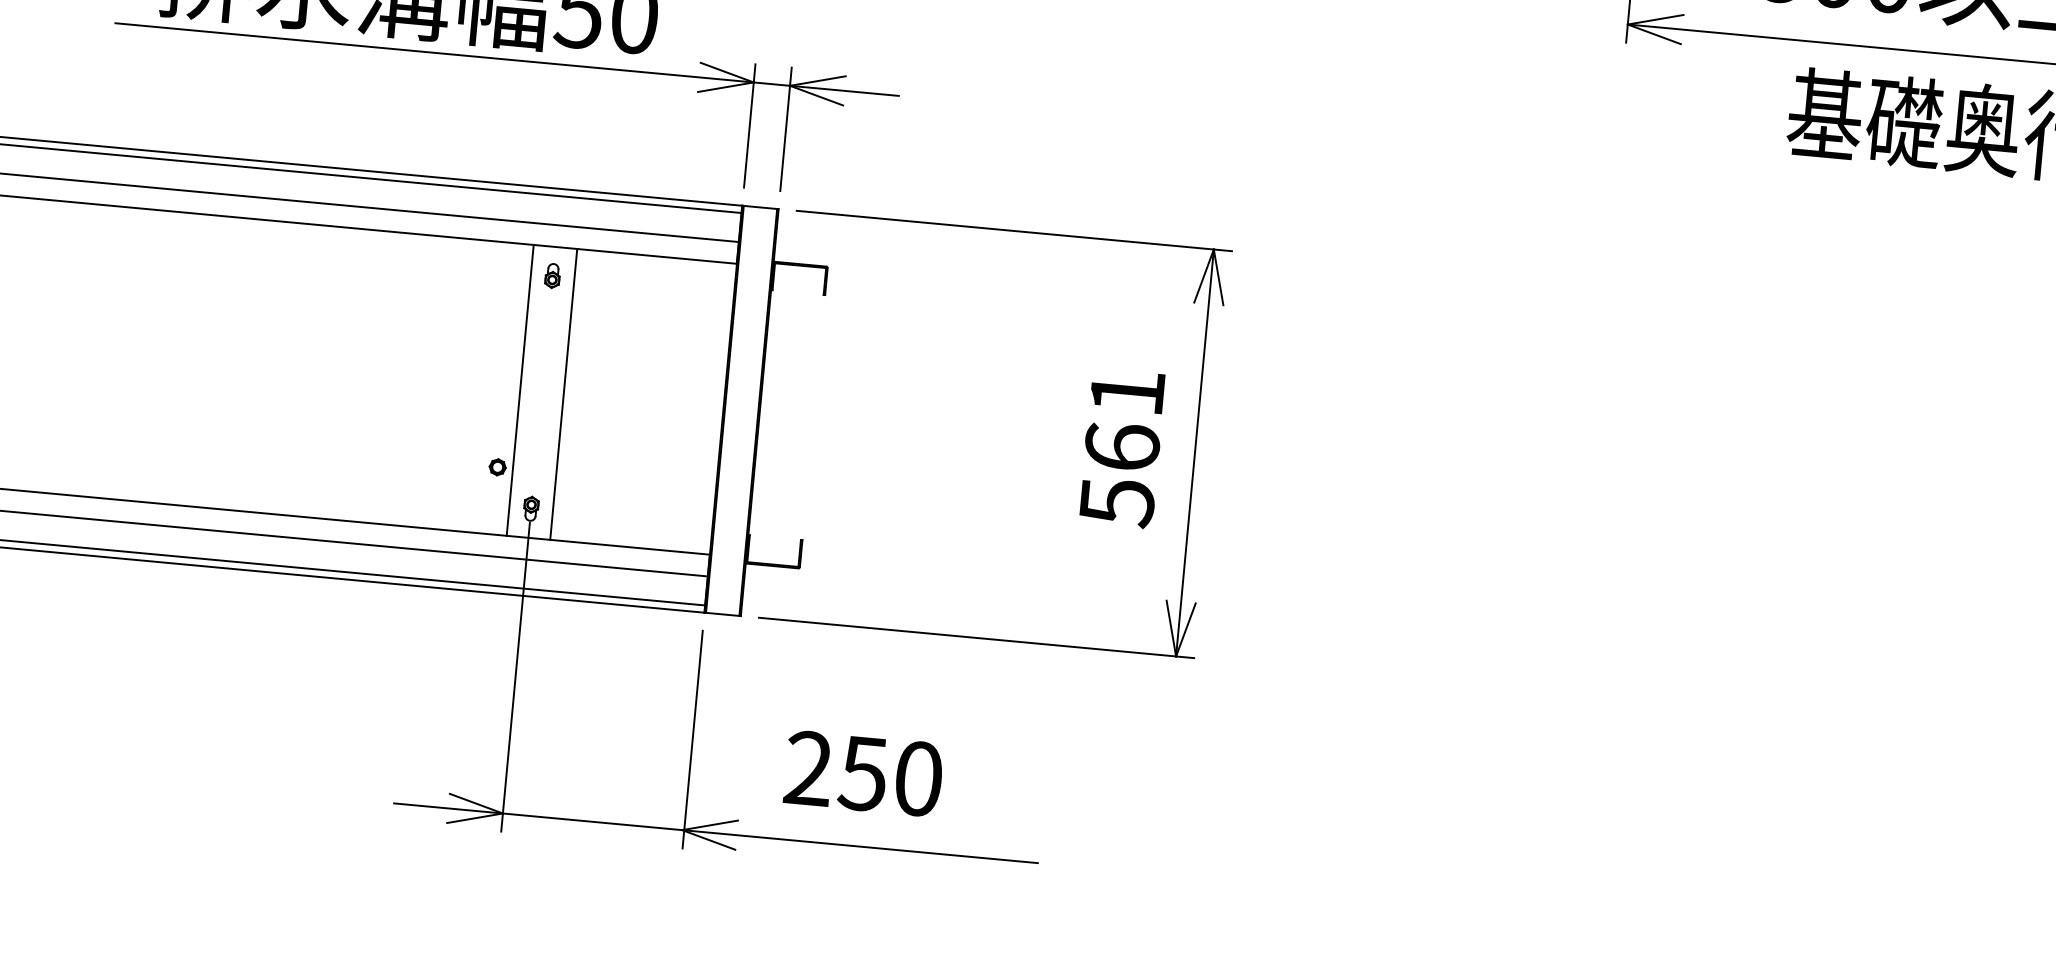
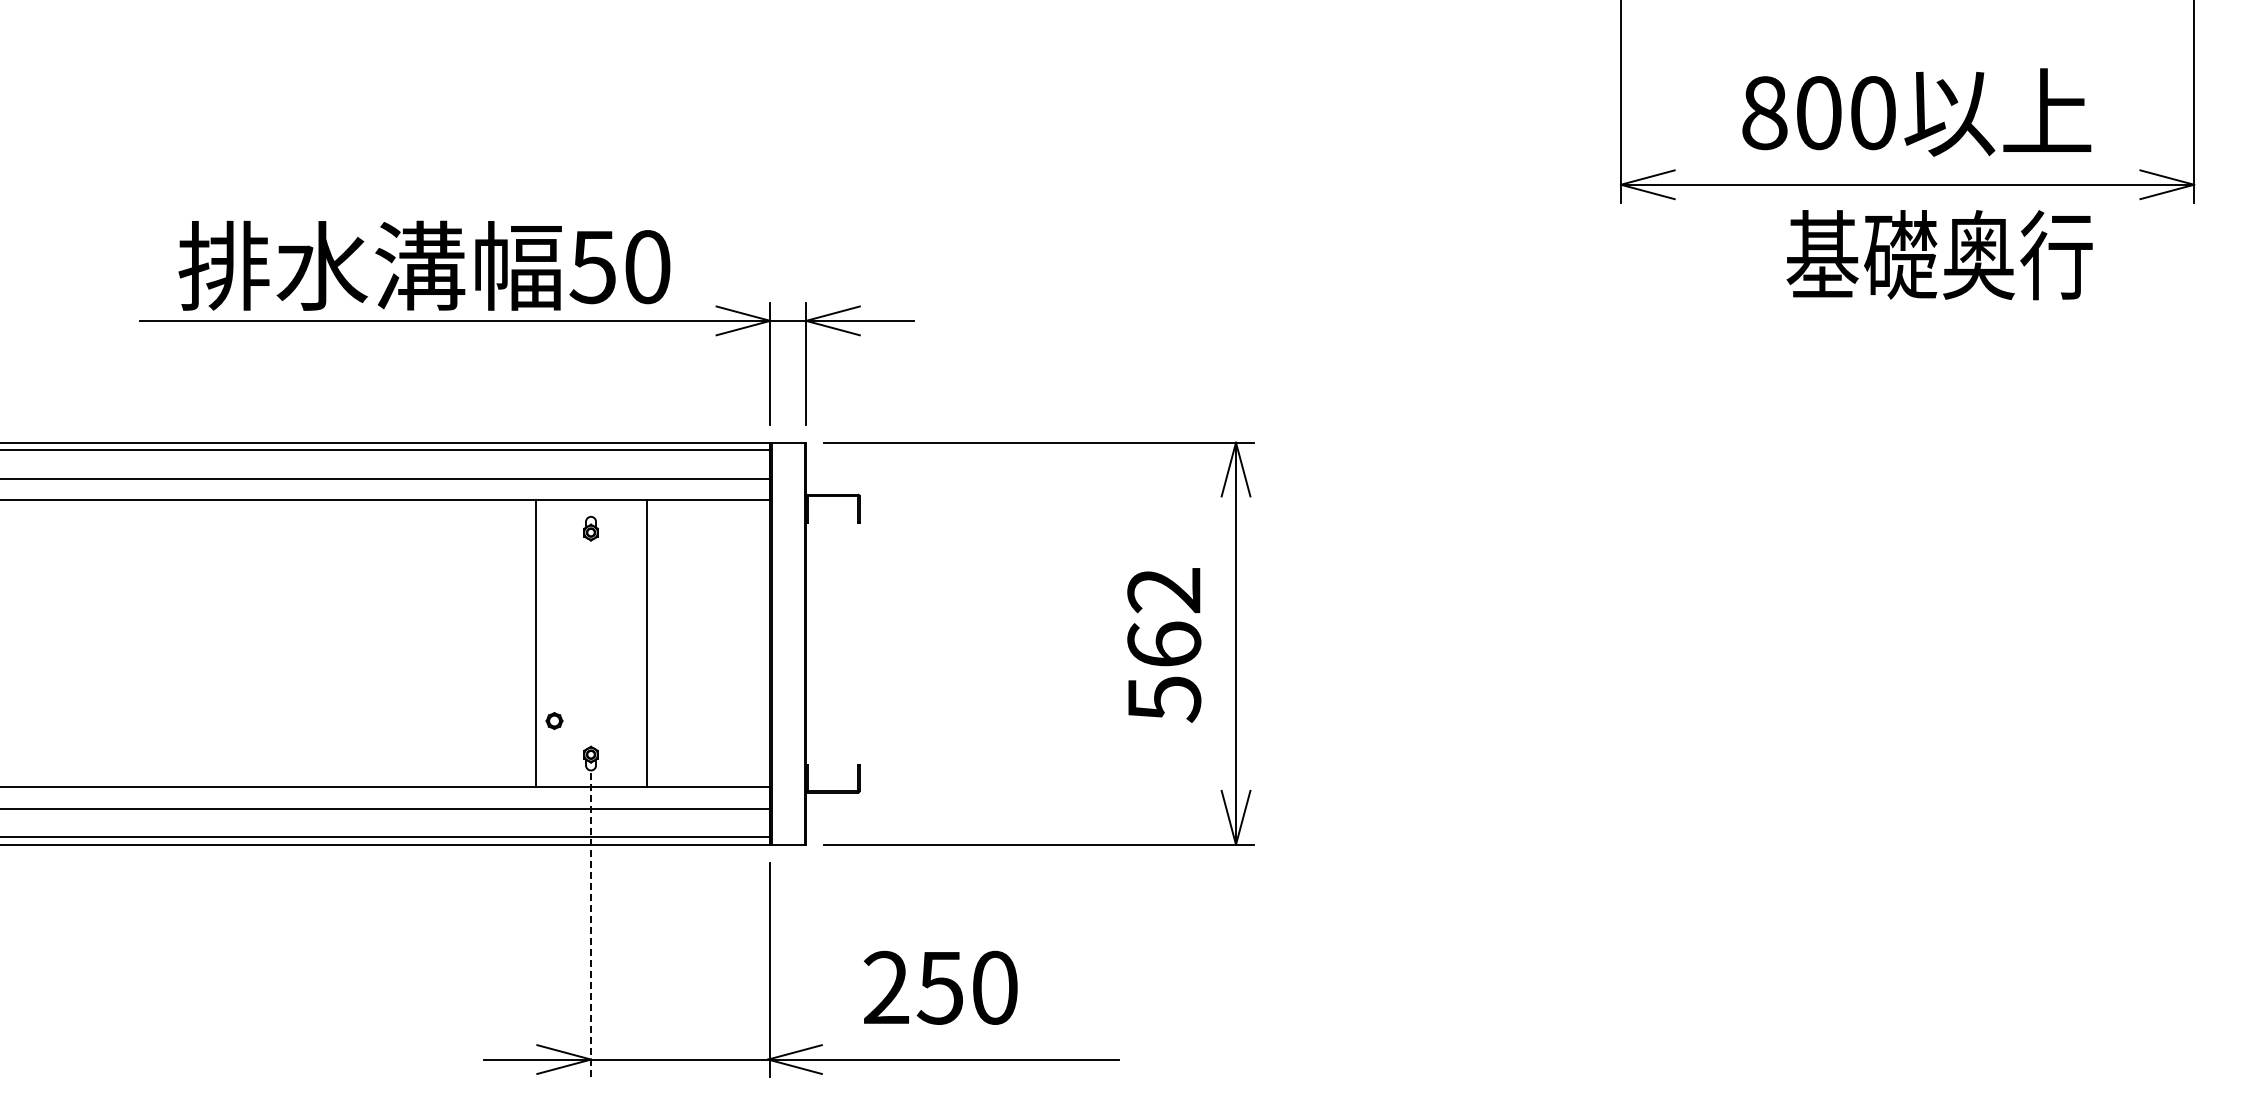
line: (520, 390) -> (535, 643), moved
text: (1126, 392) -> (1163, 590), 561 -> 562
line: (563, 394) -> (646, 643), moved
line: (515, 677) -> (591, 925), solid -> dashed

